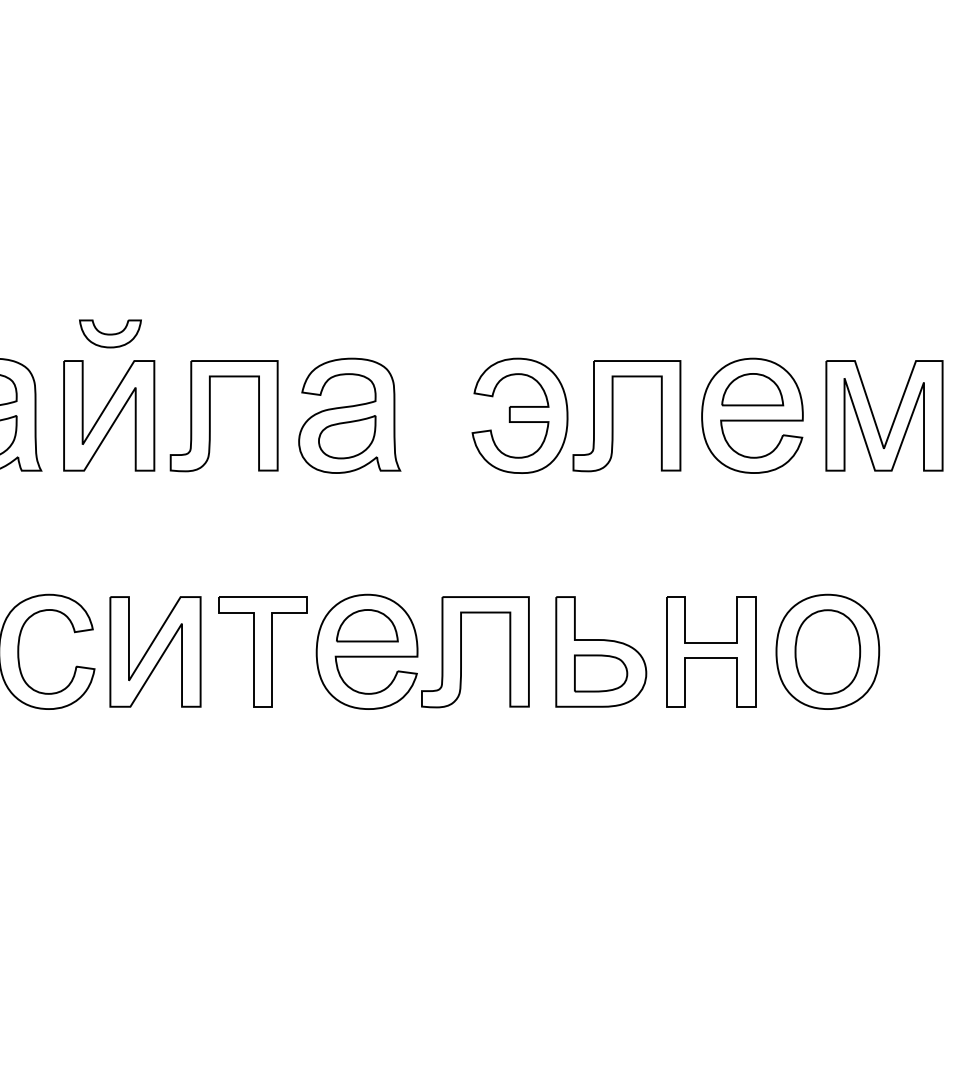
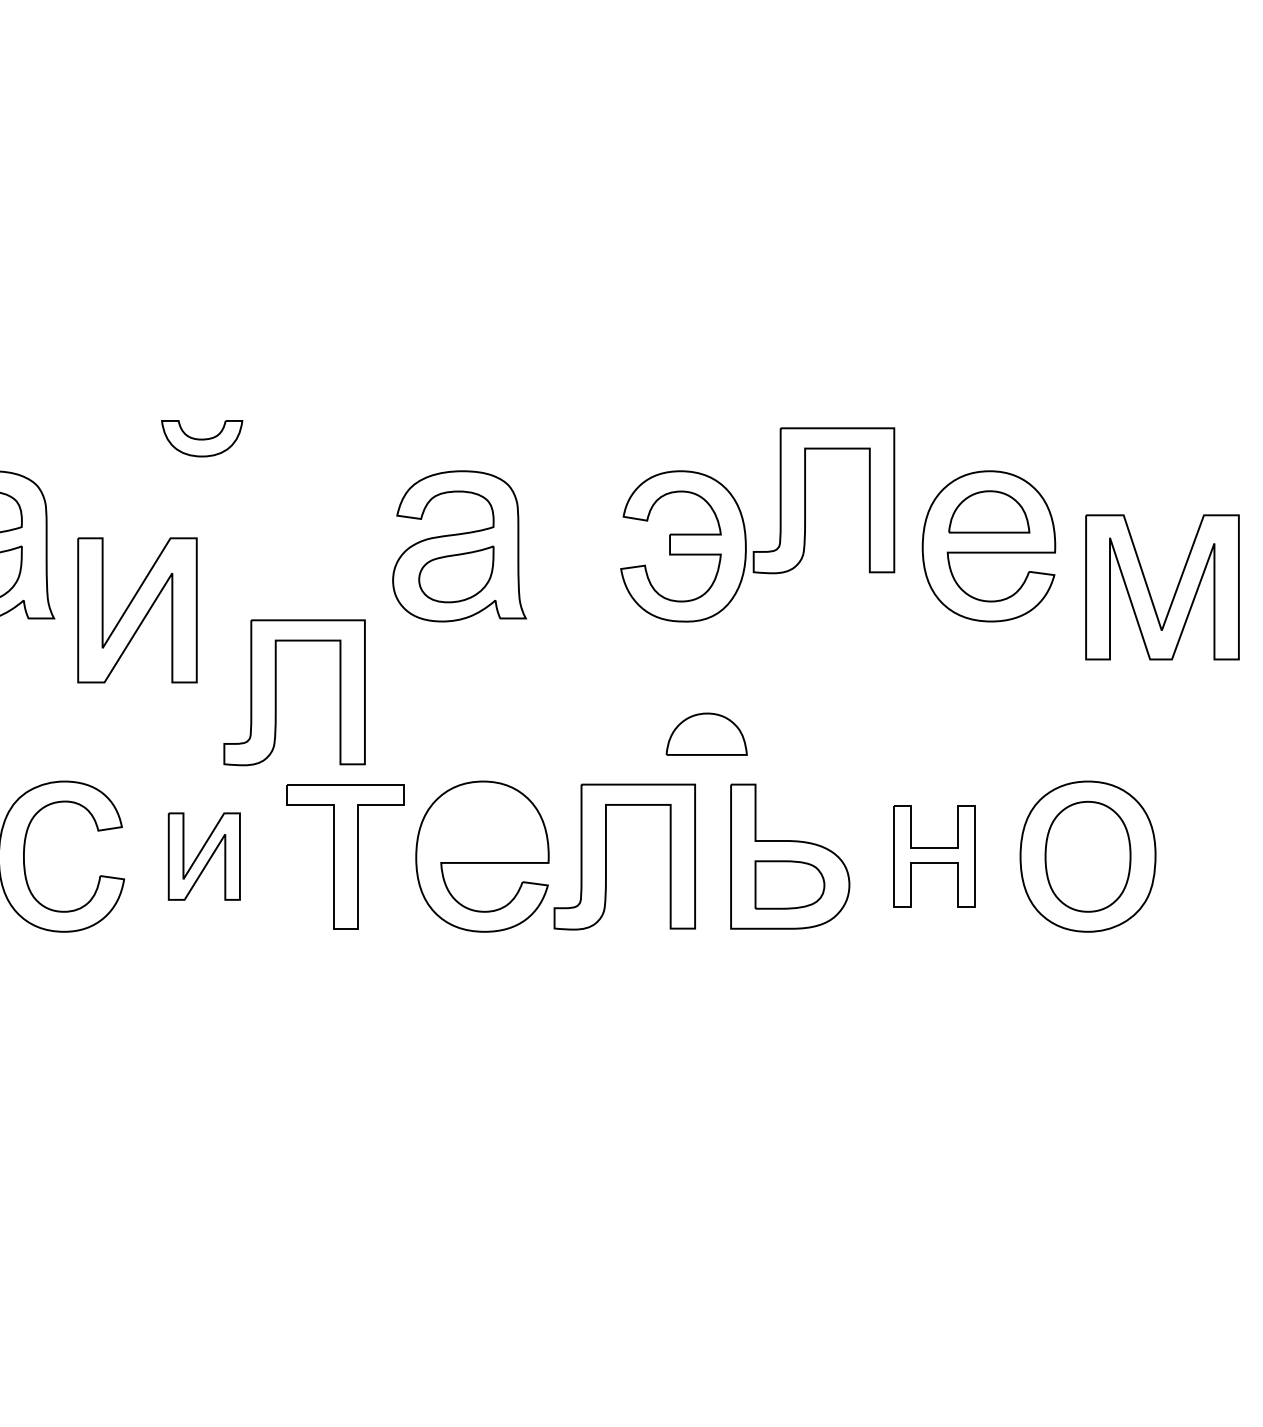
part: (110, 333) -> (202, 438), moved
part: (109, 415) -> (137, 610), moved
part: (210, 415) -> (276, 692), moved
part: (612, 415) -> (805, 500), moved
part: (875, 419) -> (1150, 592), moved
part: (367, 625) -> (706, 733), moved
part: (155, 651) -> (204, 856), size x0.6
part: (711, 651) -> (934, 856), size x0.7

